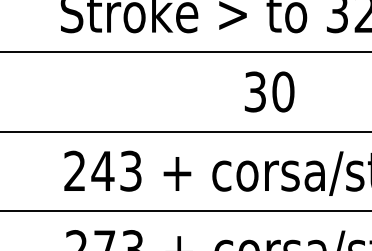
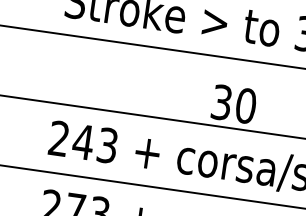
text: (269, 91) -> (234, 103), moved

